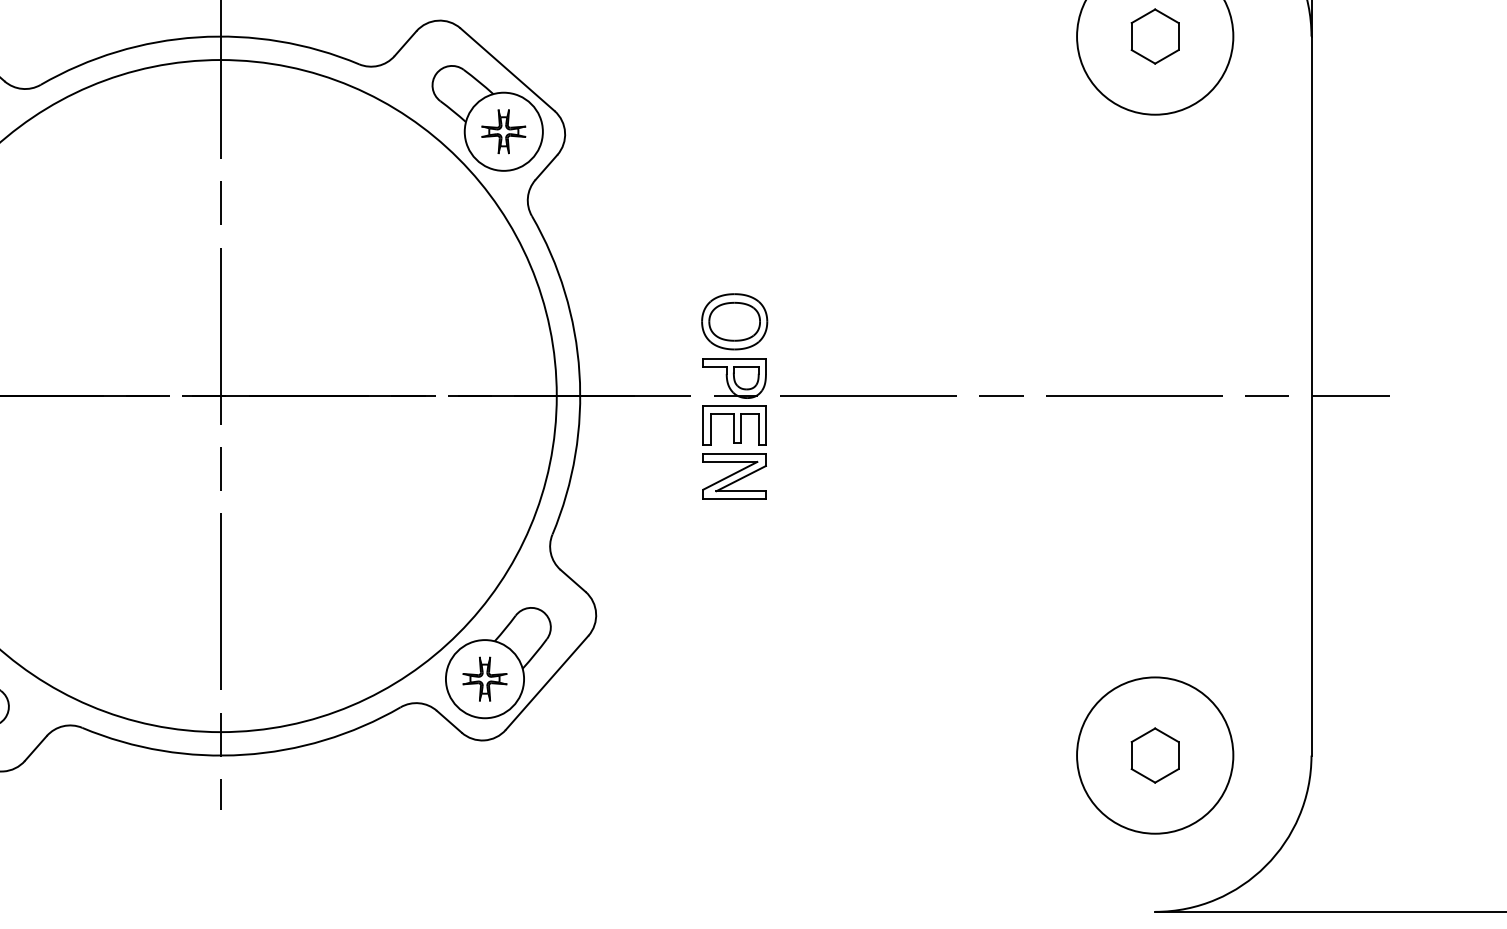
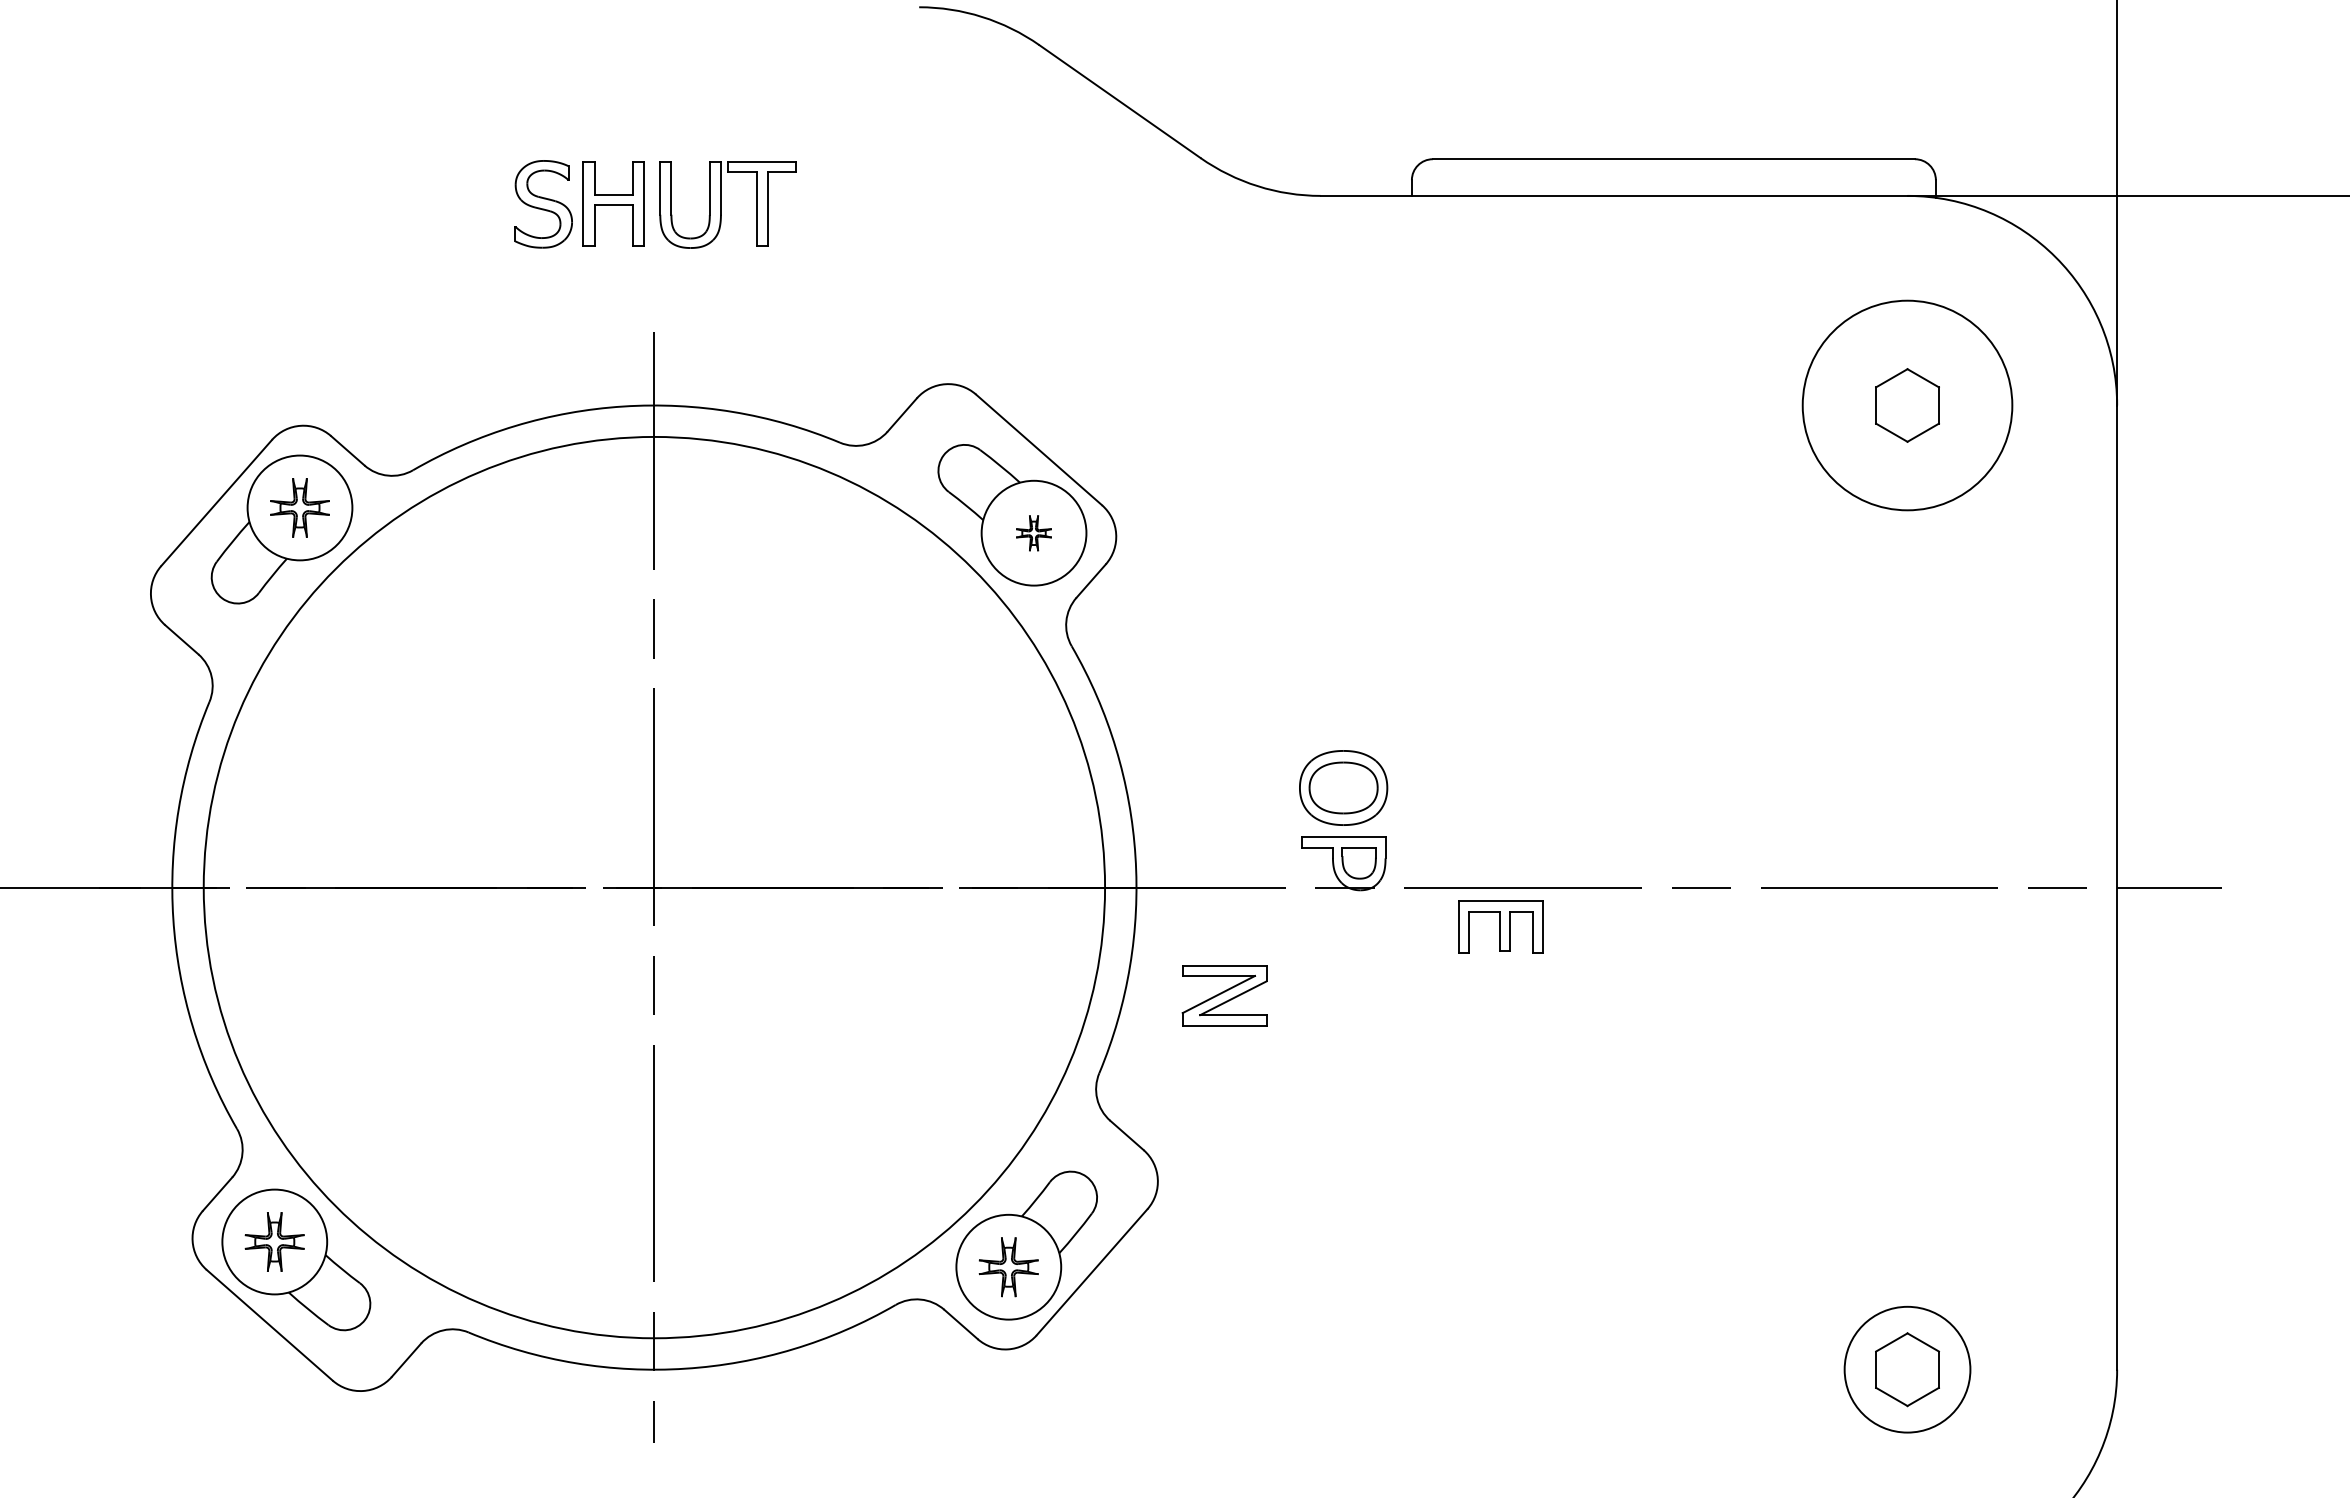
part: (503, 132) -> (1033, 533), size x0.6
part: (734, 425) -> (1500, 926), moved
part: (734, 476) -> (1224, 995), moved
circle: (1155, 755) -> (1907, 1369), size x0.6

